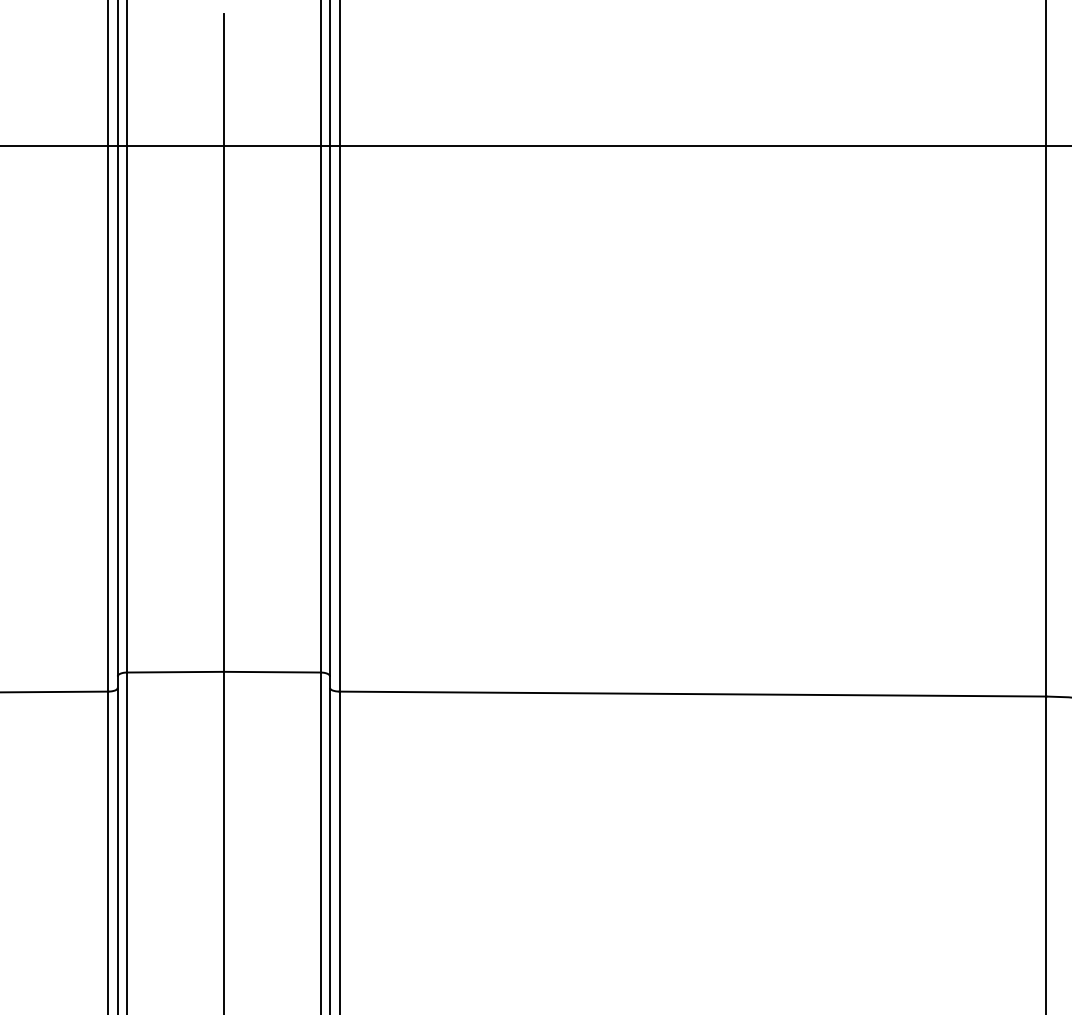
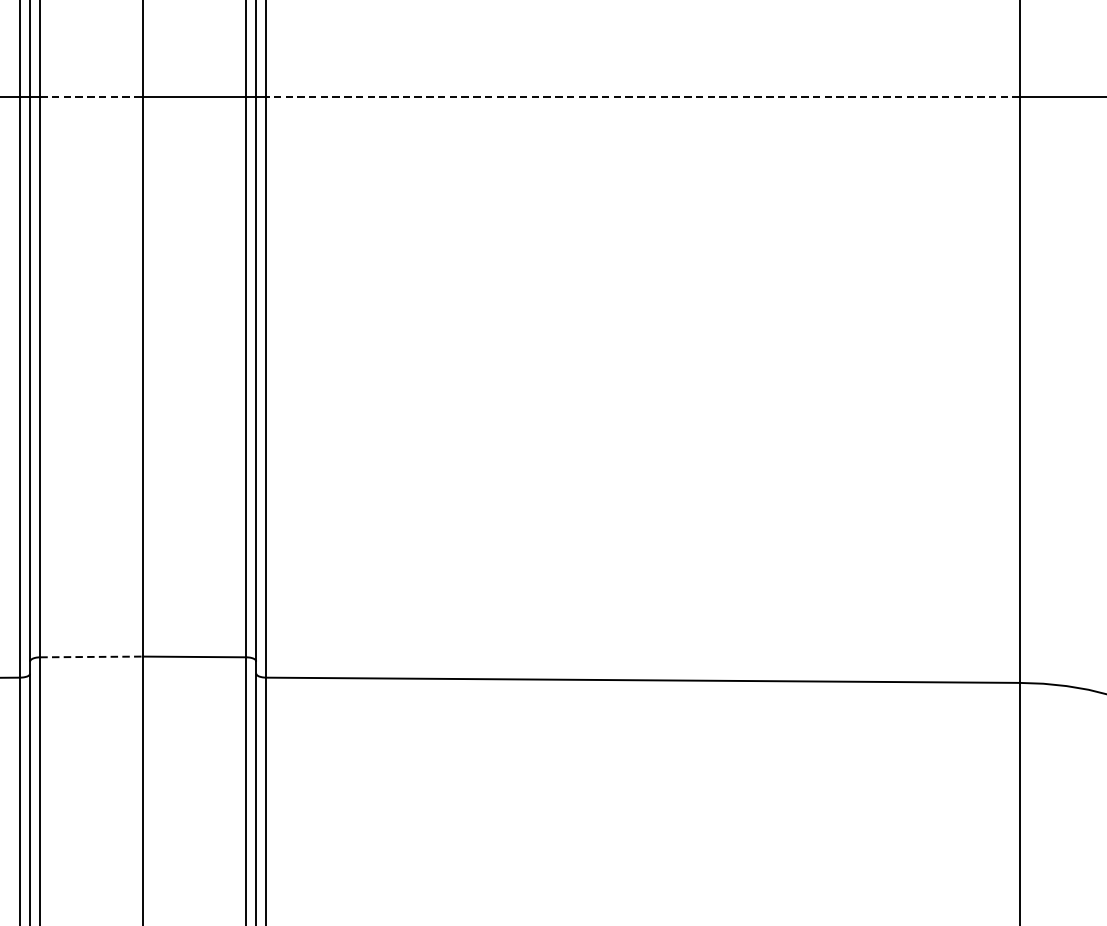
line: (176, 146) -> (92, 96), solid -> dashed
line: (692, 146) -> (642, 96), solid -> dashed
line: (176, 672) -> (92, 657), solid -> dashed

